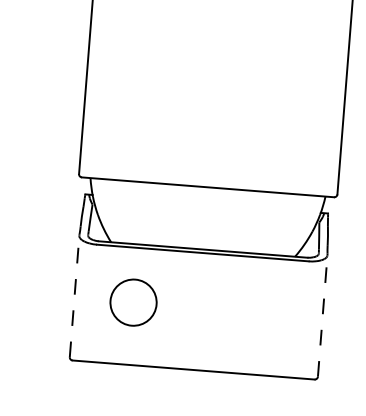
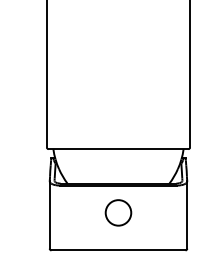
line: (74, 297) -> (49, 215), dashed -> solid
circle: (133, 301) -> (118, 212), moved
line: (323, 316) -> (187, 215), dashed -> solid

